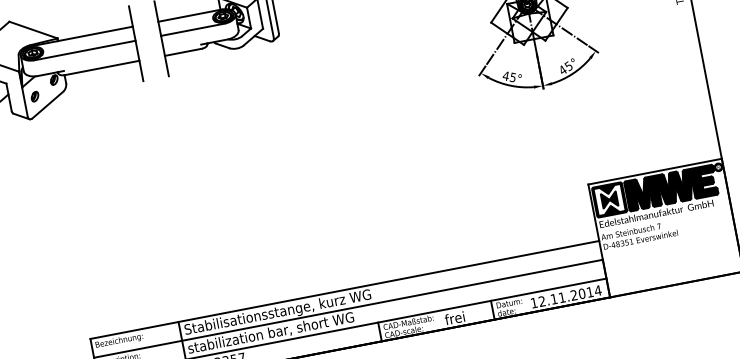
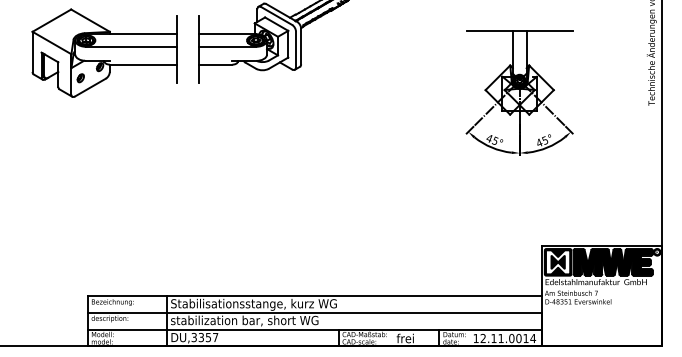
text: (573, 295) -> (511, 338), 12.11.2014 -> 12.11.0014

